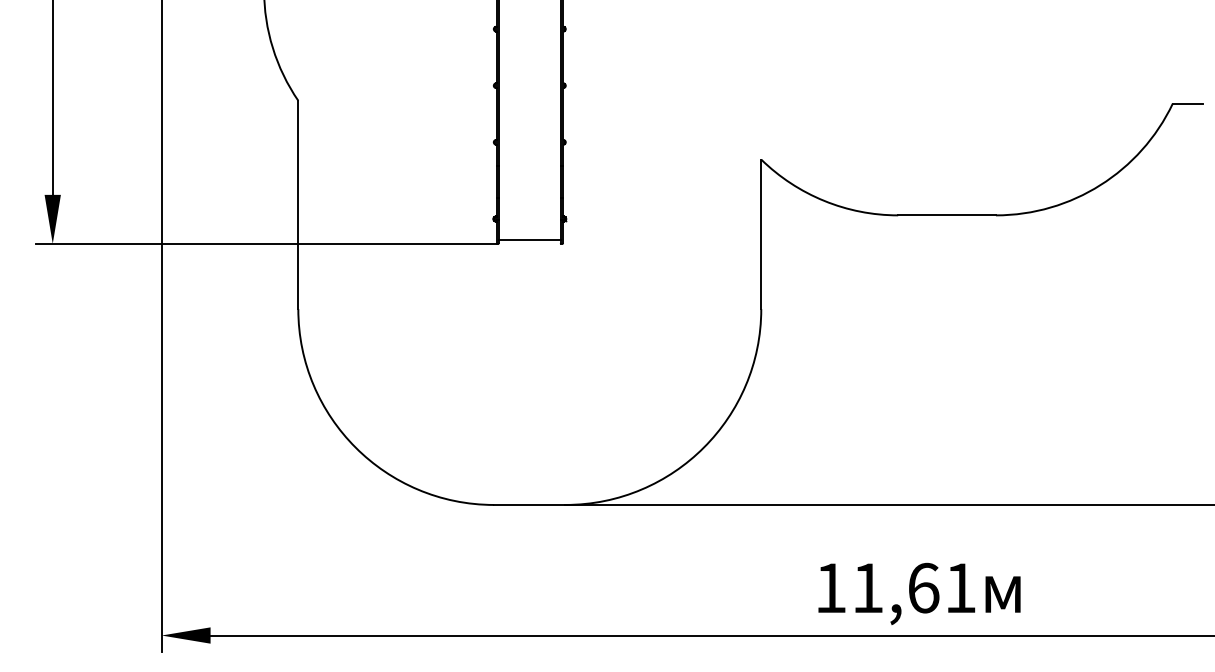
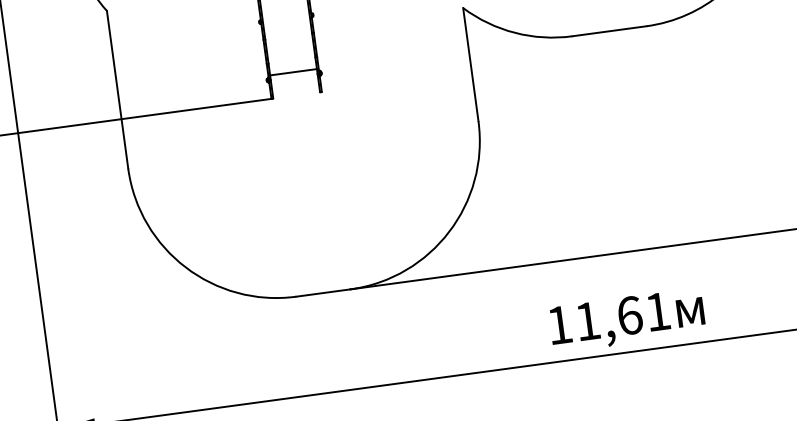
line: (529, 240) -> (293, 72), moved

